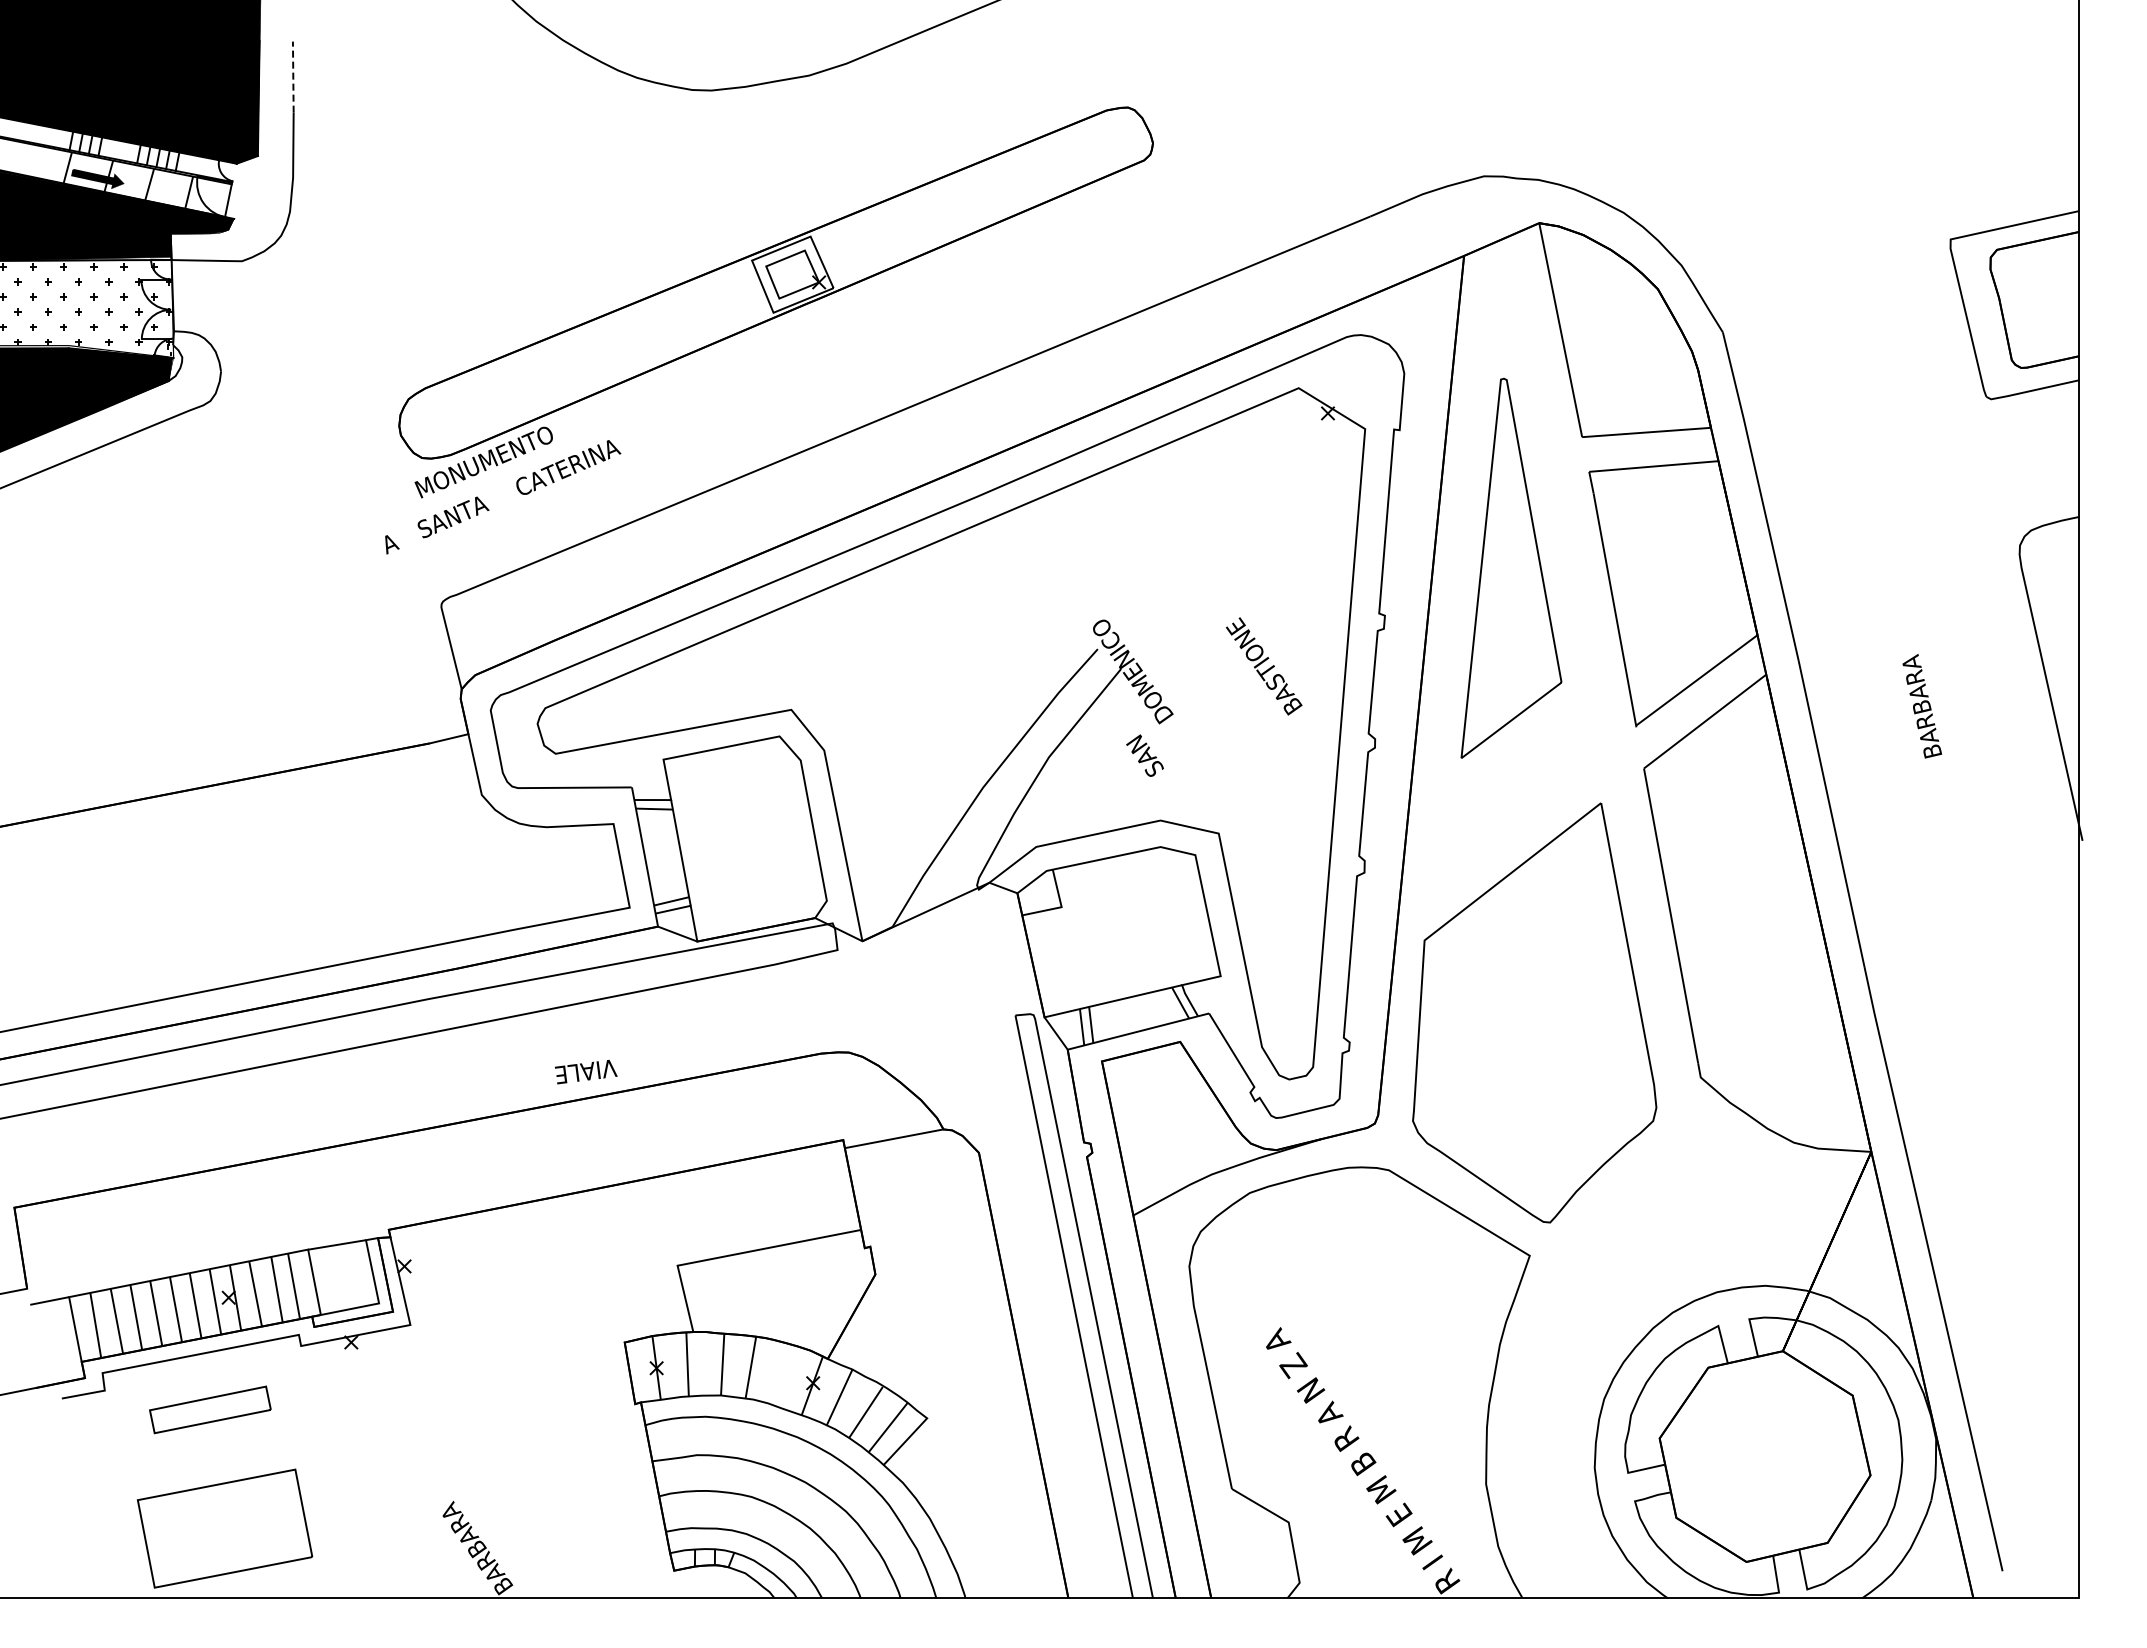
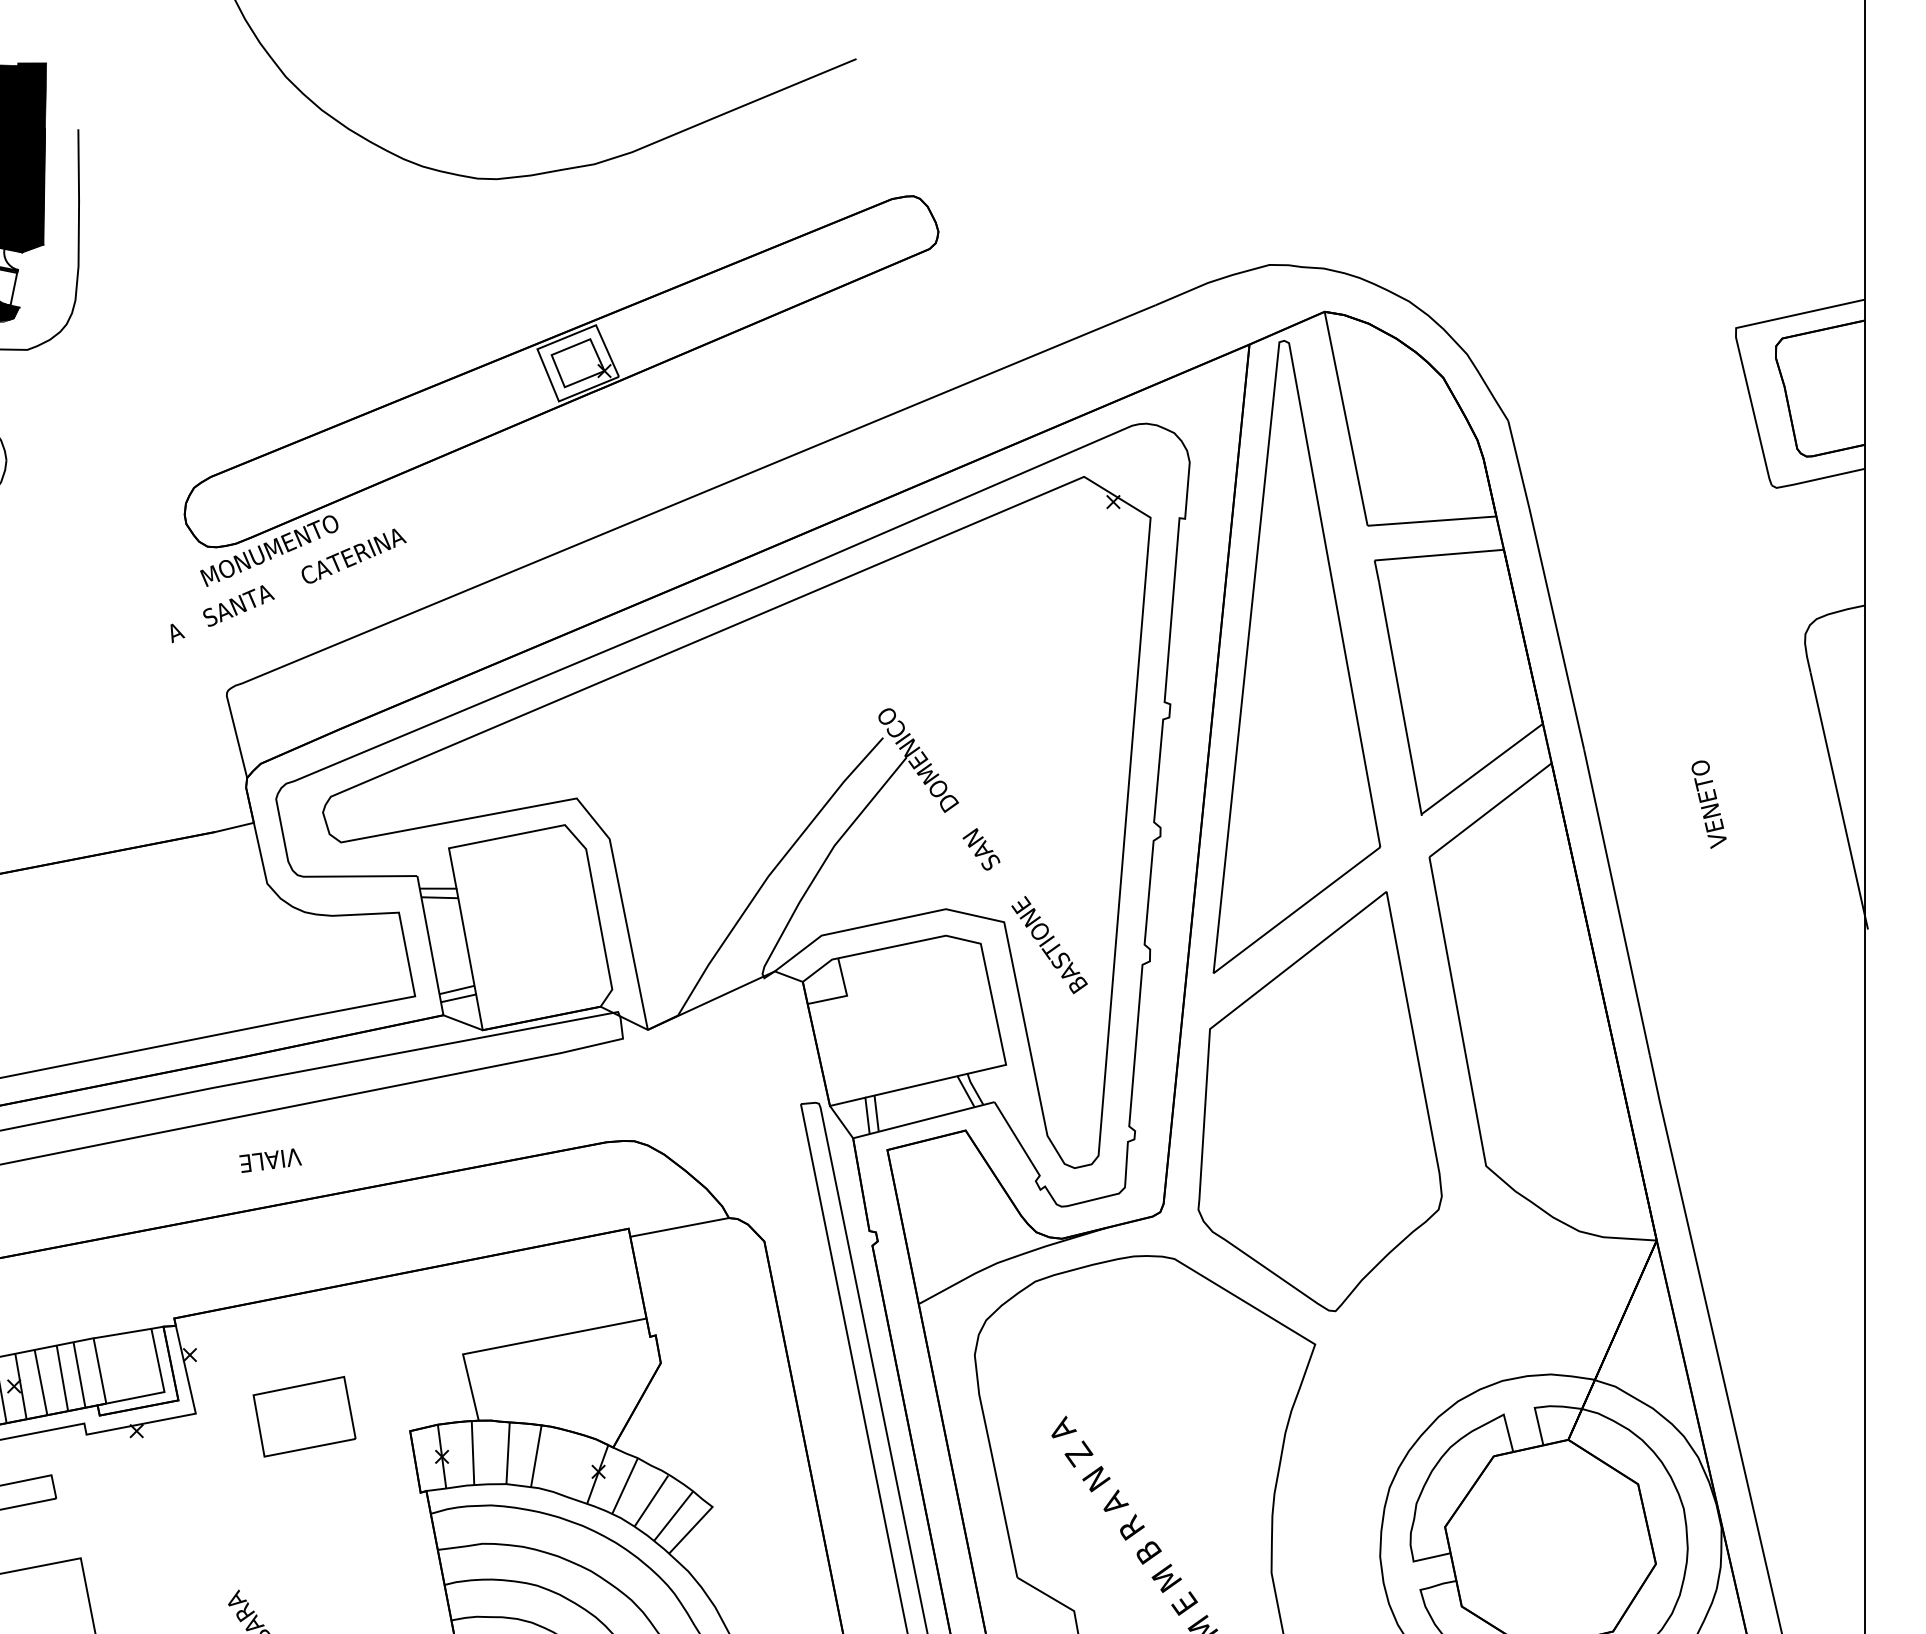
line: (293, 77) -> (78, 166), dashed -> solid
part: (1511, 568) -> (1296, 657), size x1.67
text: (1264, 666) -> (1049, 945), moved
text: (1922, 706) -> (1707, 795), BARBARA -> VENETO
text: (1144, 755) -> (980, 849), moved
text: (586, 1072) -> (270, 1161), moved
part: (518, 1327) -> (303, 1416), added

